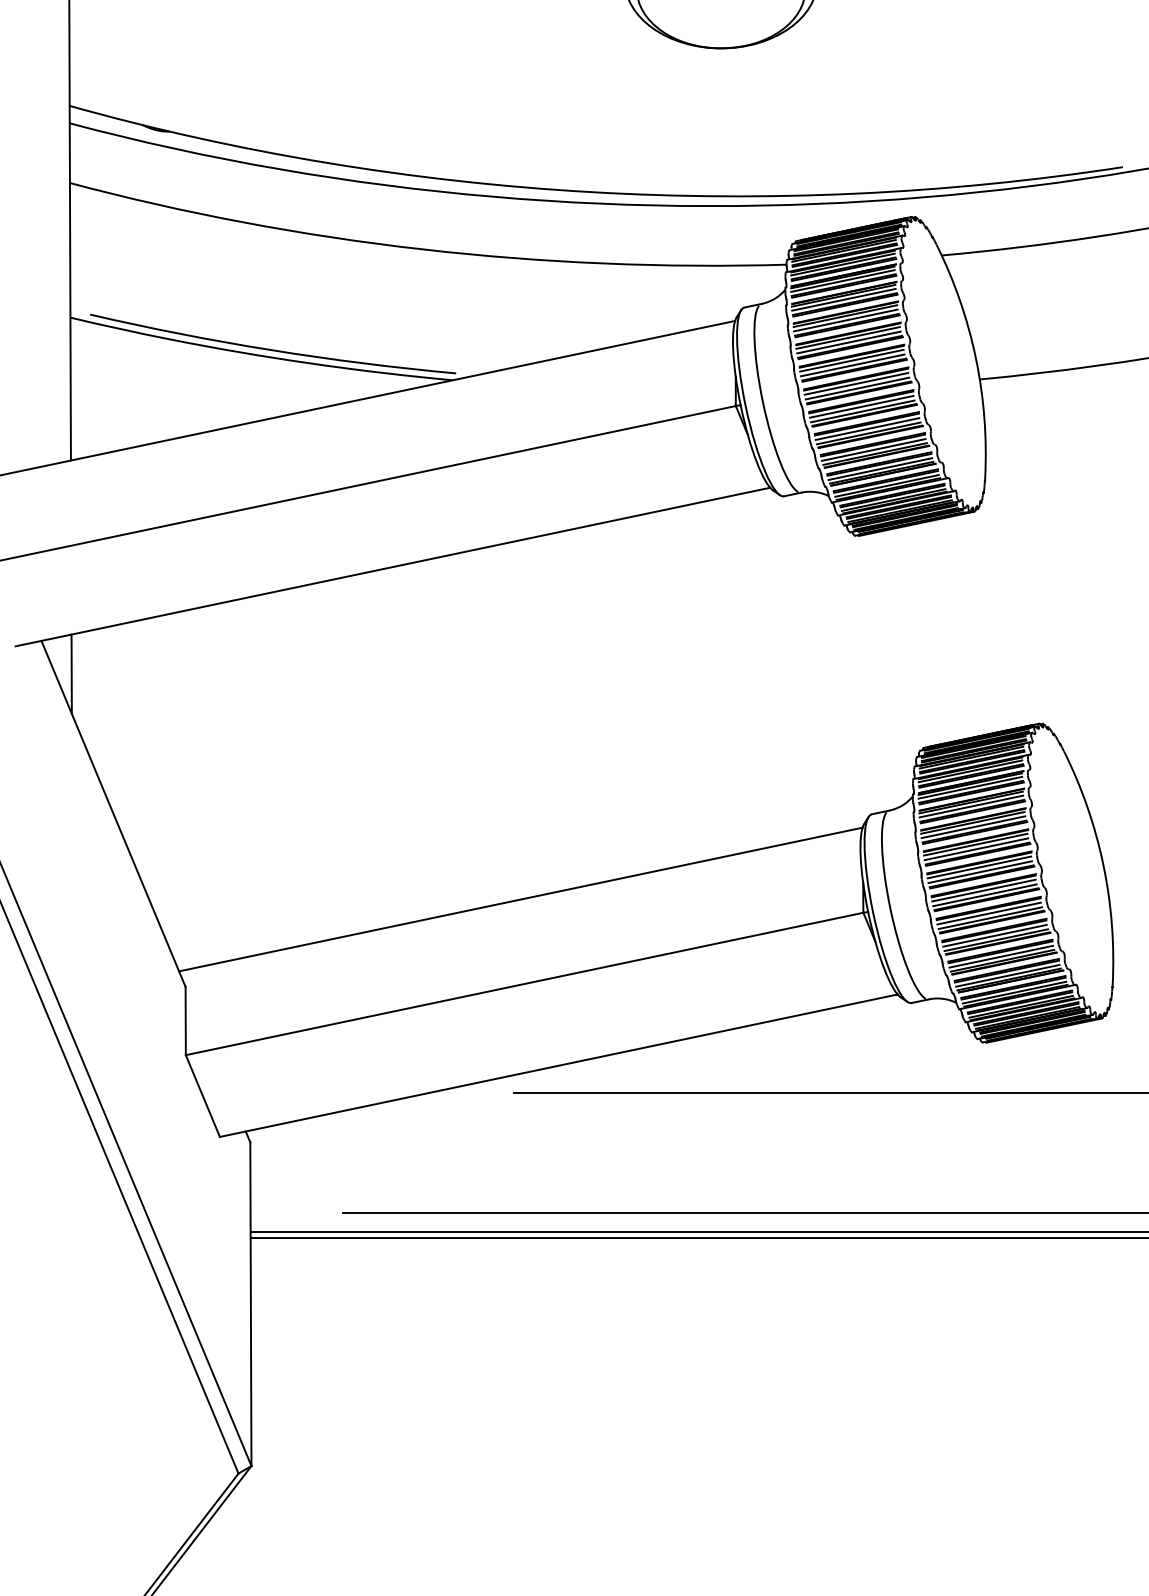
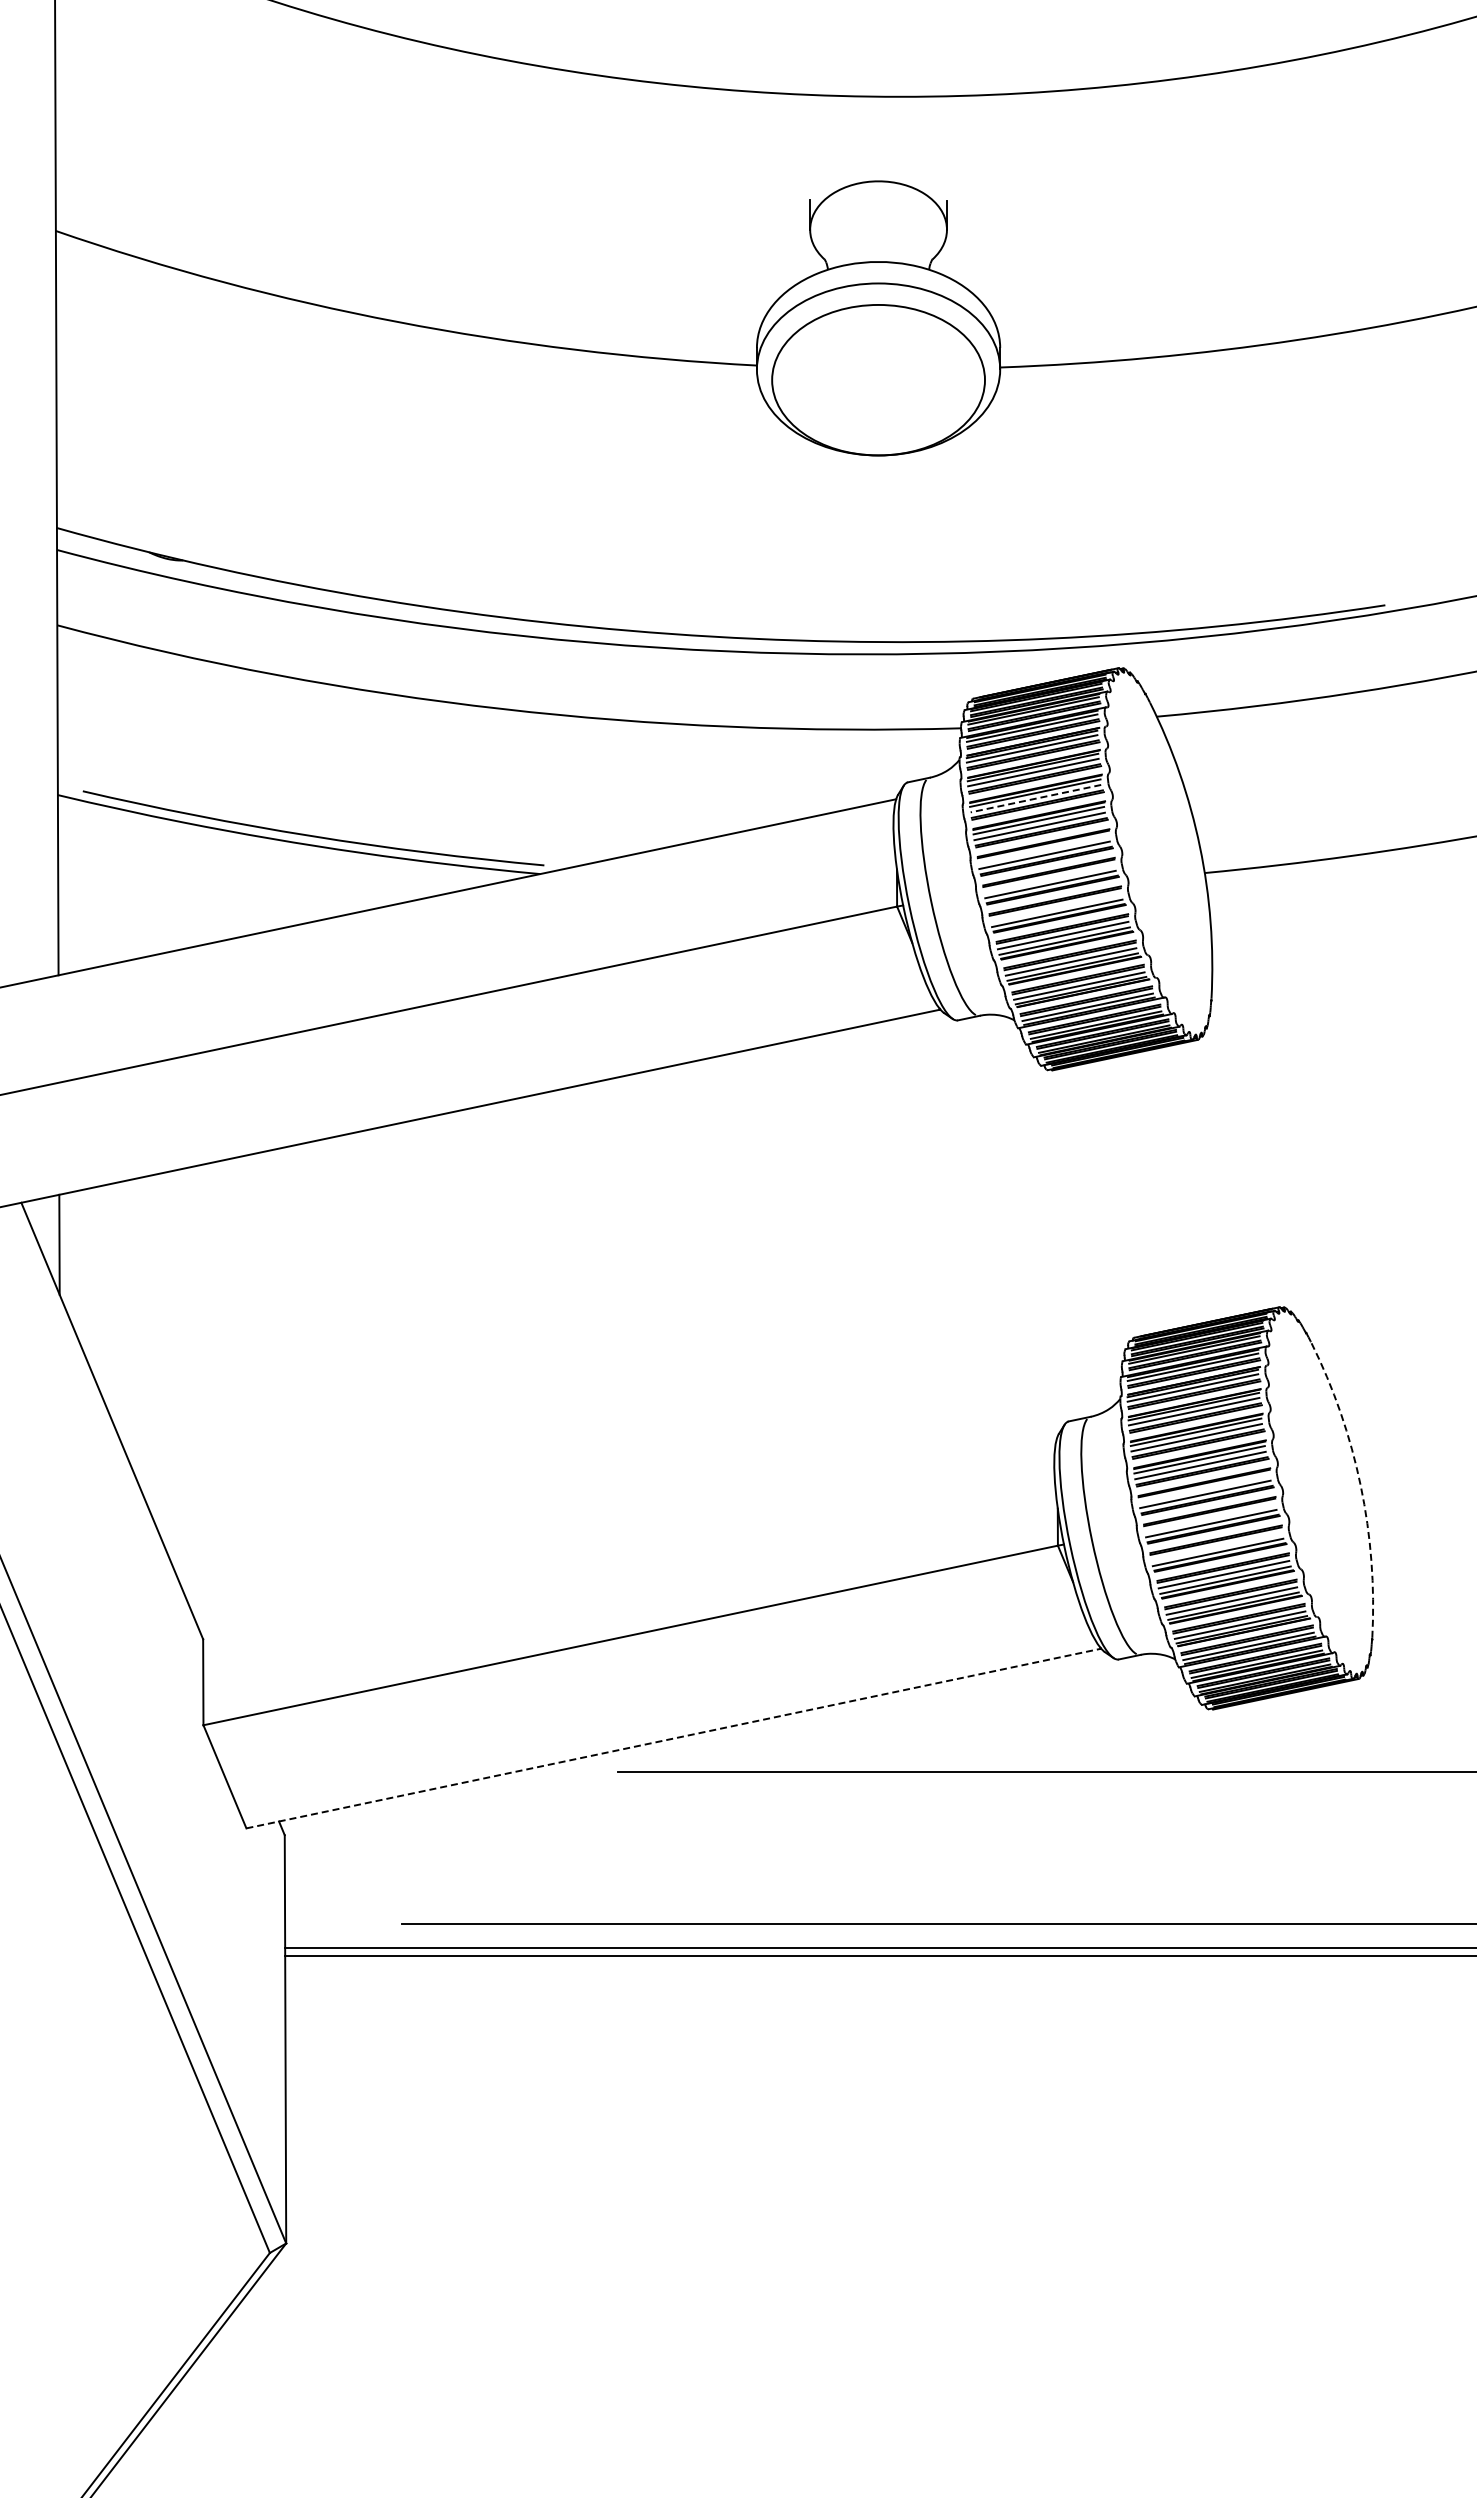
line: (845, 320) -> (1035, 798), solid -> dashed
line: (851, 360) -> (1043, 849), removed
line: (855, 383) -> (1048, 878), removed
line: (861, 406) -> (1055, 907), removed
arc: (1103, 865) -> (1360, 1486), solid -> dashed
line: (979, 867) -> (1204, 1488), removed
line: (983, 890) -> (1209, 1517), removed
line: (520, 899) -> (625, 1528), removed
line: (989, 913) -> (1216, 1546), removed
line: (558, 1065) -> (673, 1738), solid -> dashed

